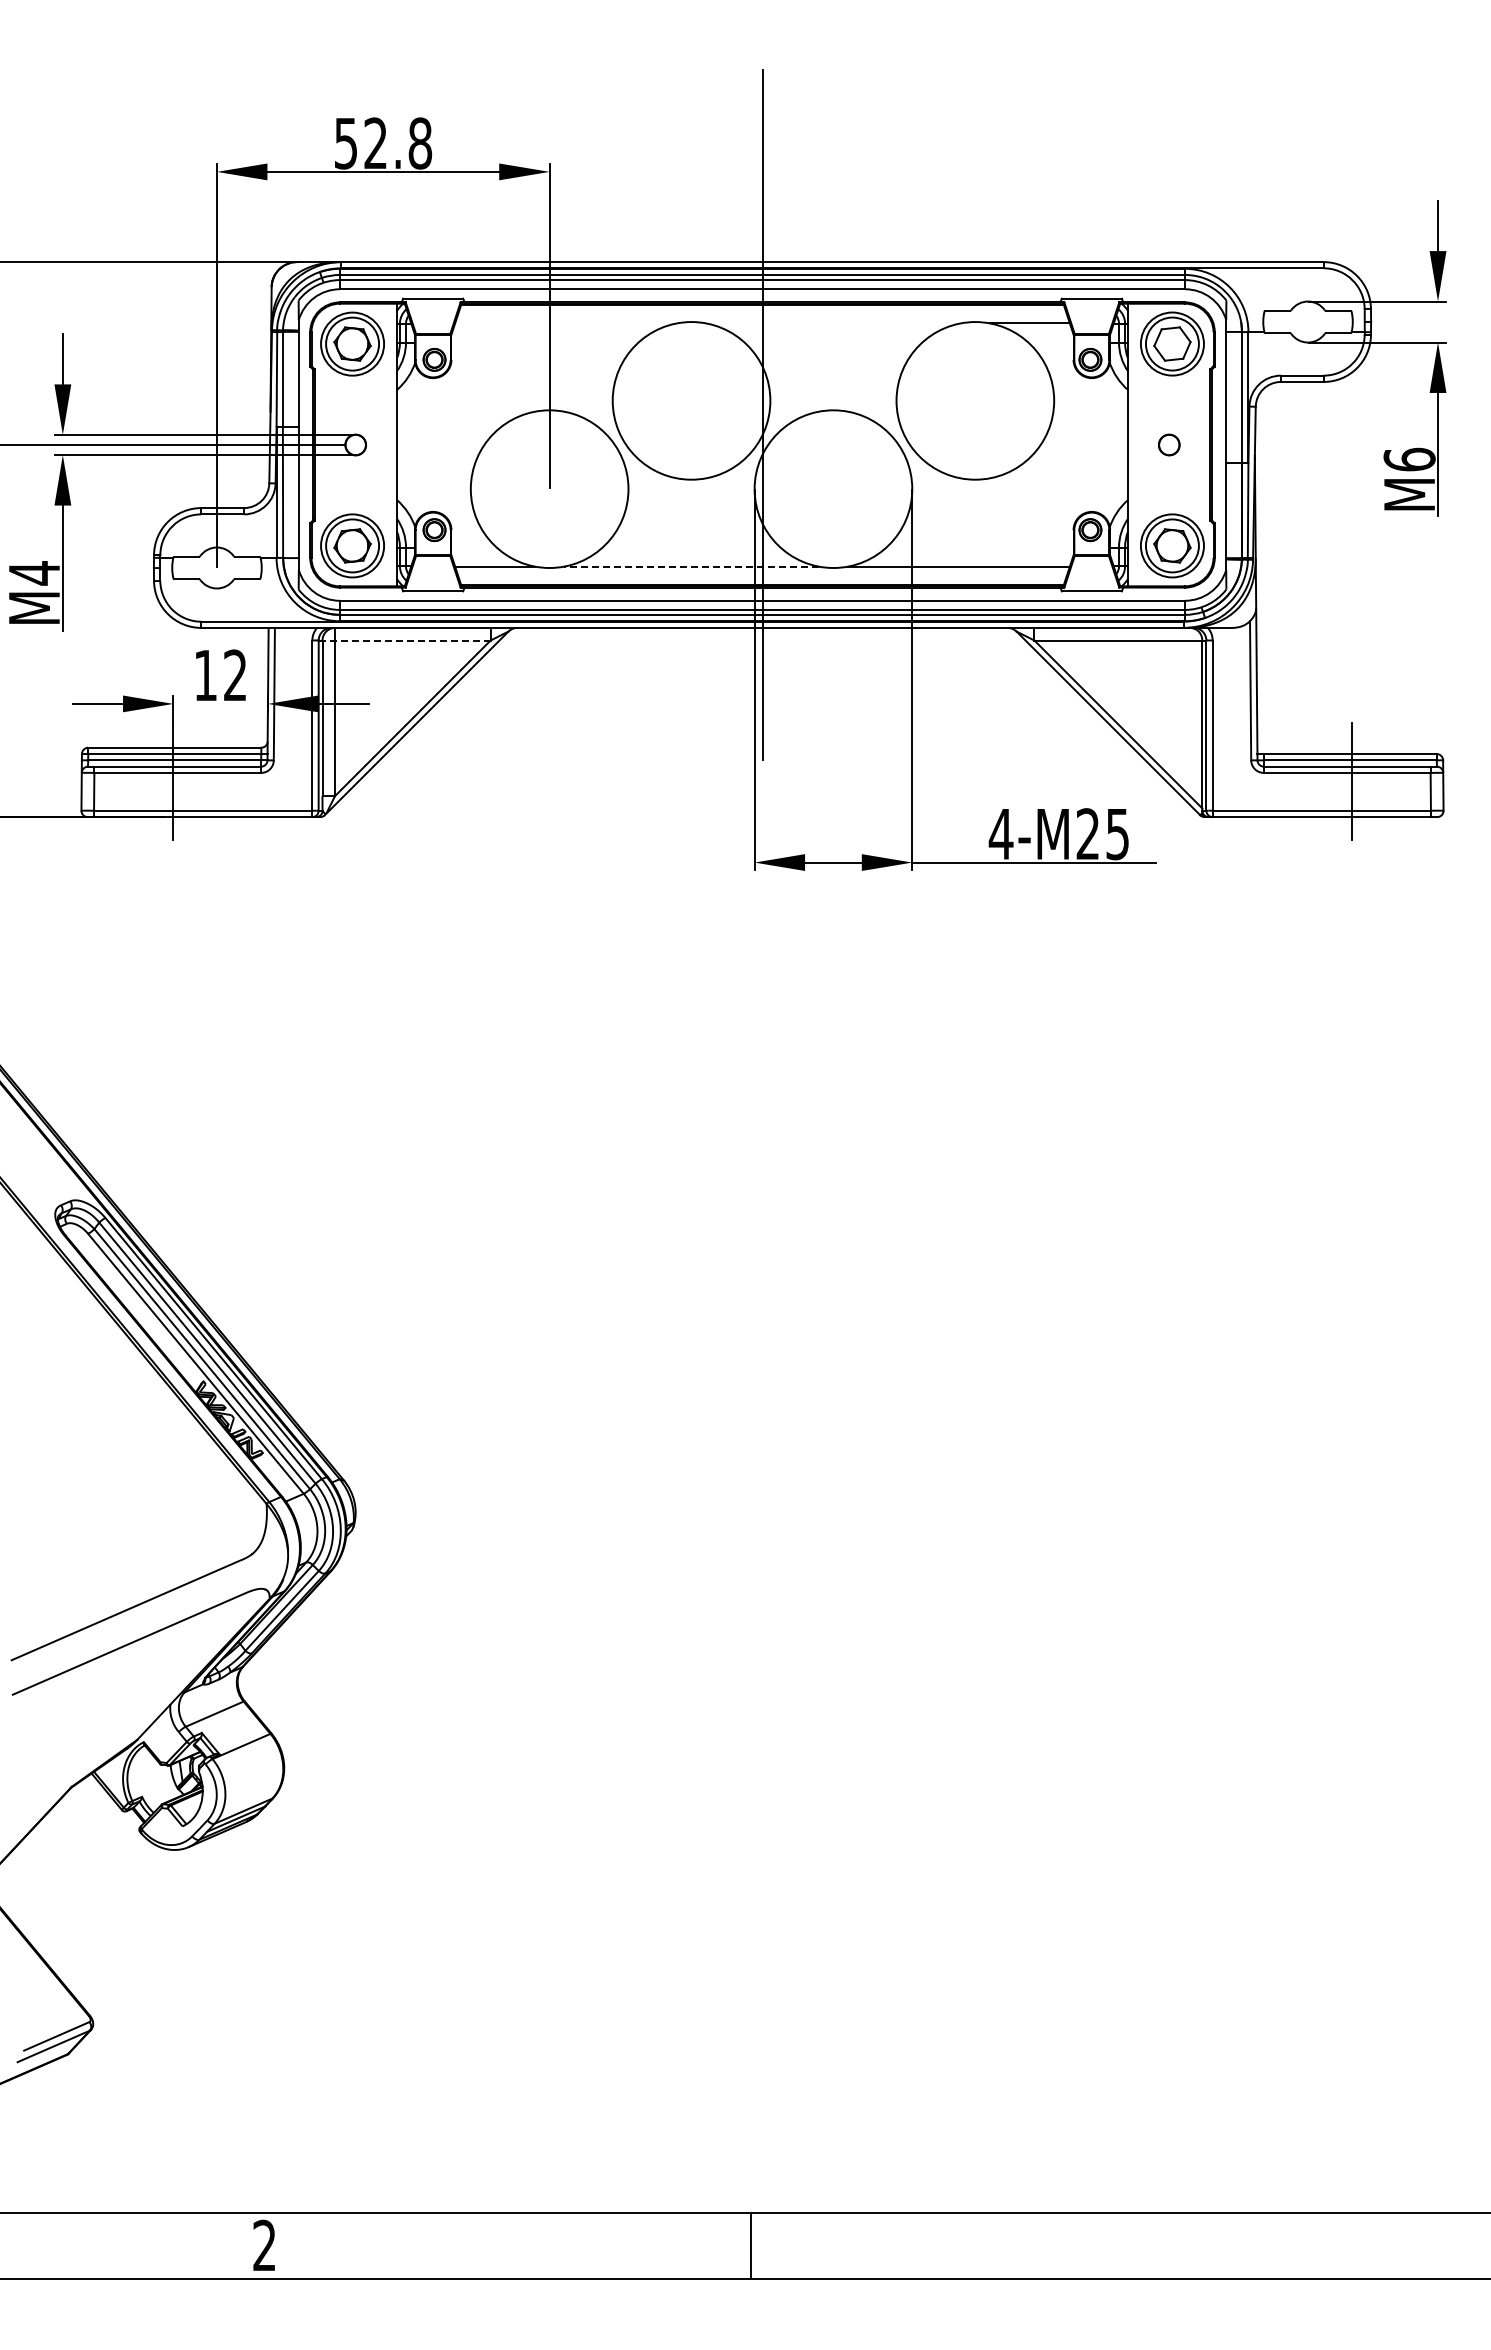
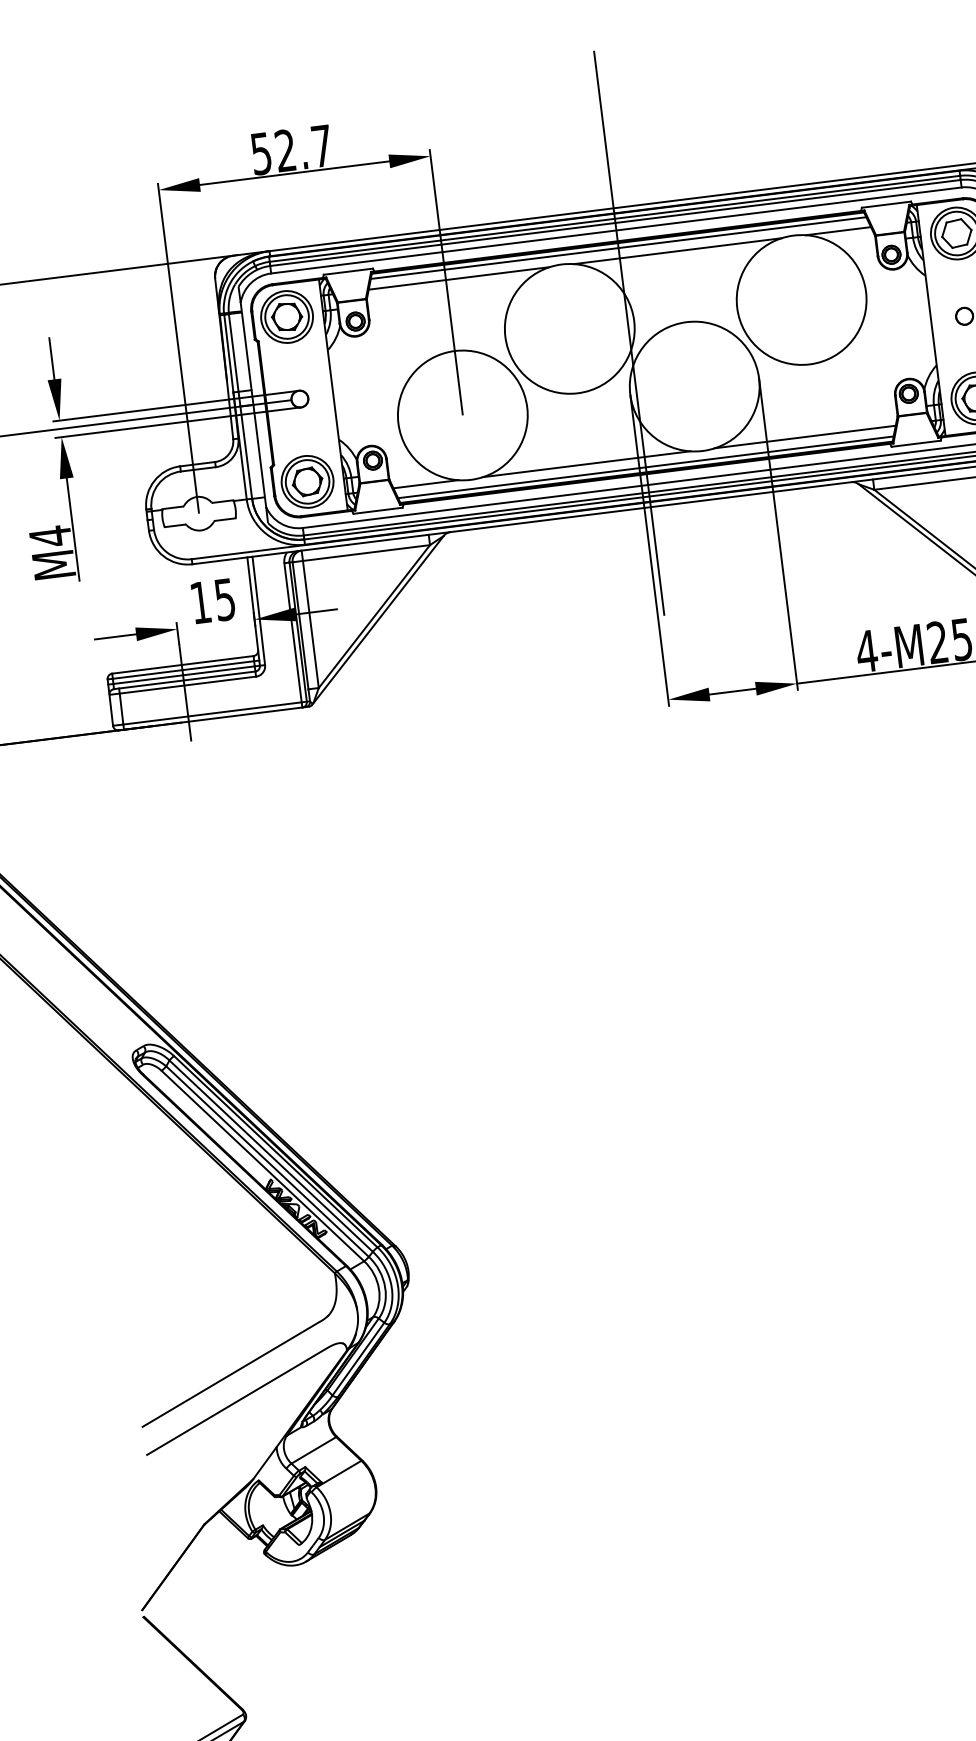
text: (420, 143) -> (322, 146), 52.8 -> 52.7
line: (762, 310) -> (618, 247), added
line: (565, 323) -> (458, 278), added
line: (833, 323) -> (677, 251), added
line: (691, 566) -> (586, 464), dashed -> solid
line: (762, 579) -> (645, 467), added
line: (404, 640) -> (359, 553), dashed -> solid
text: (235, 675) -> (225, 599), 12 -> 15

